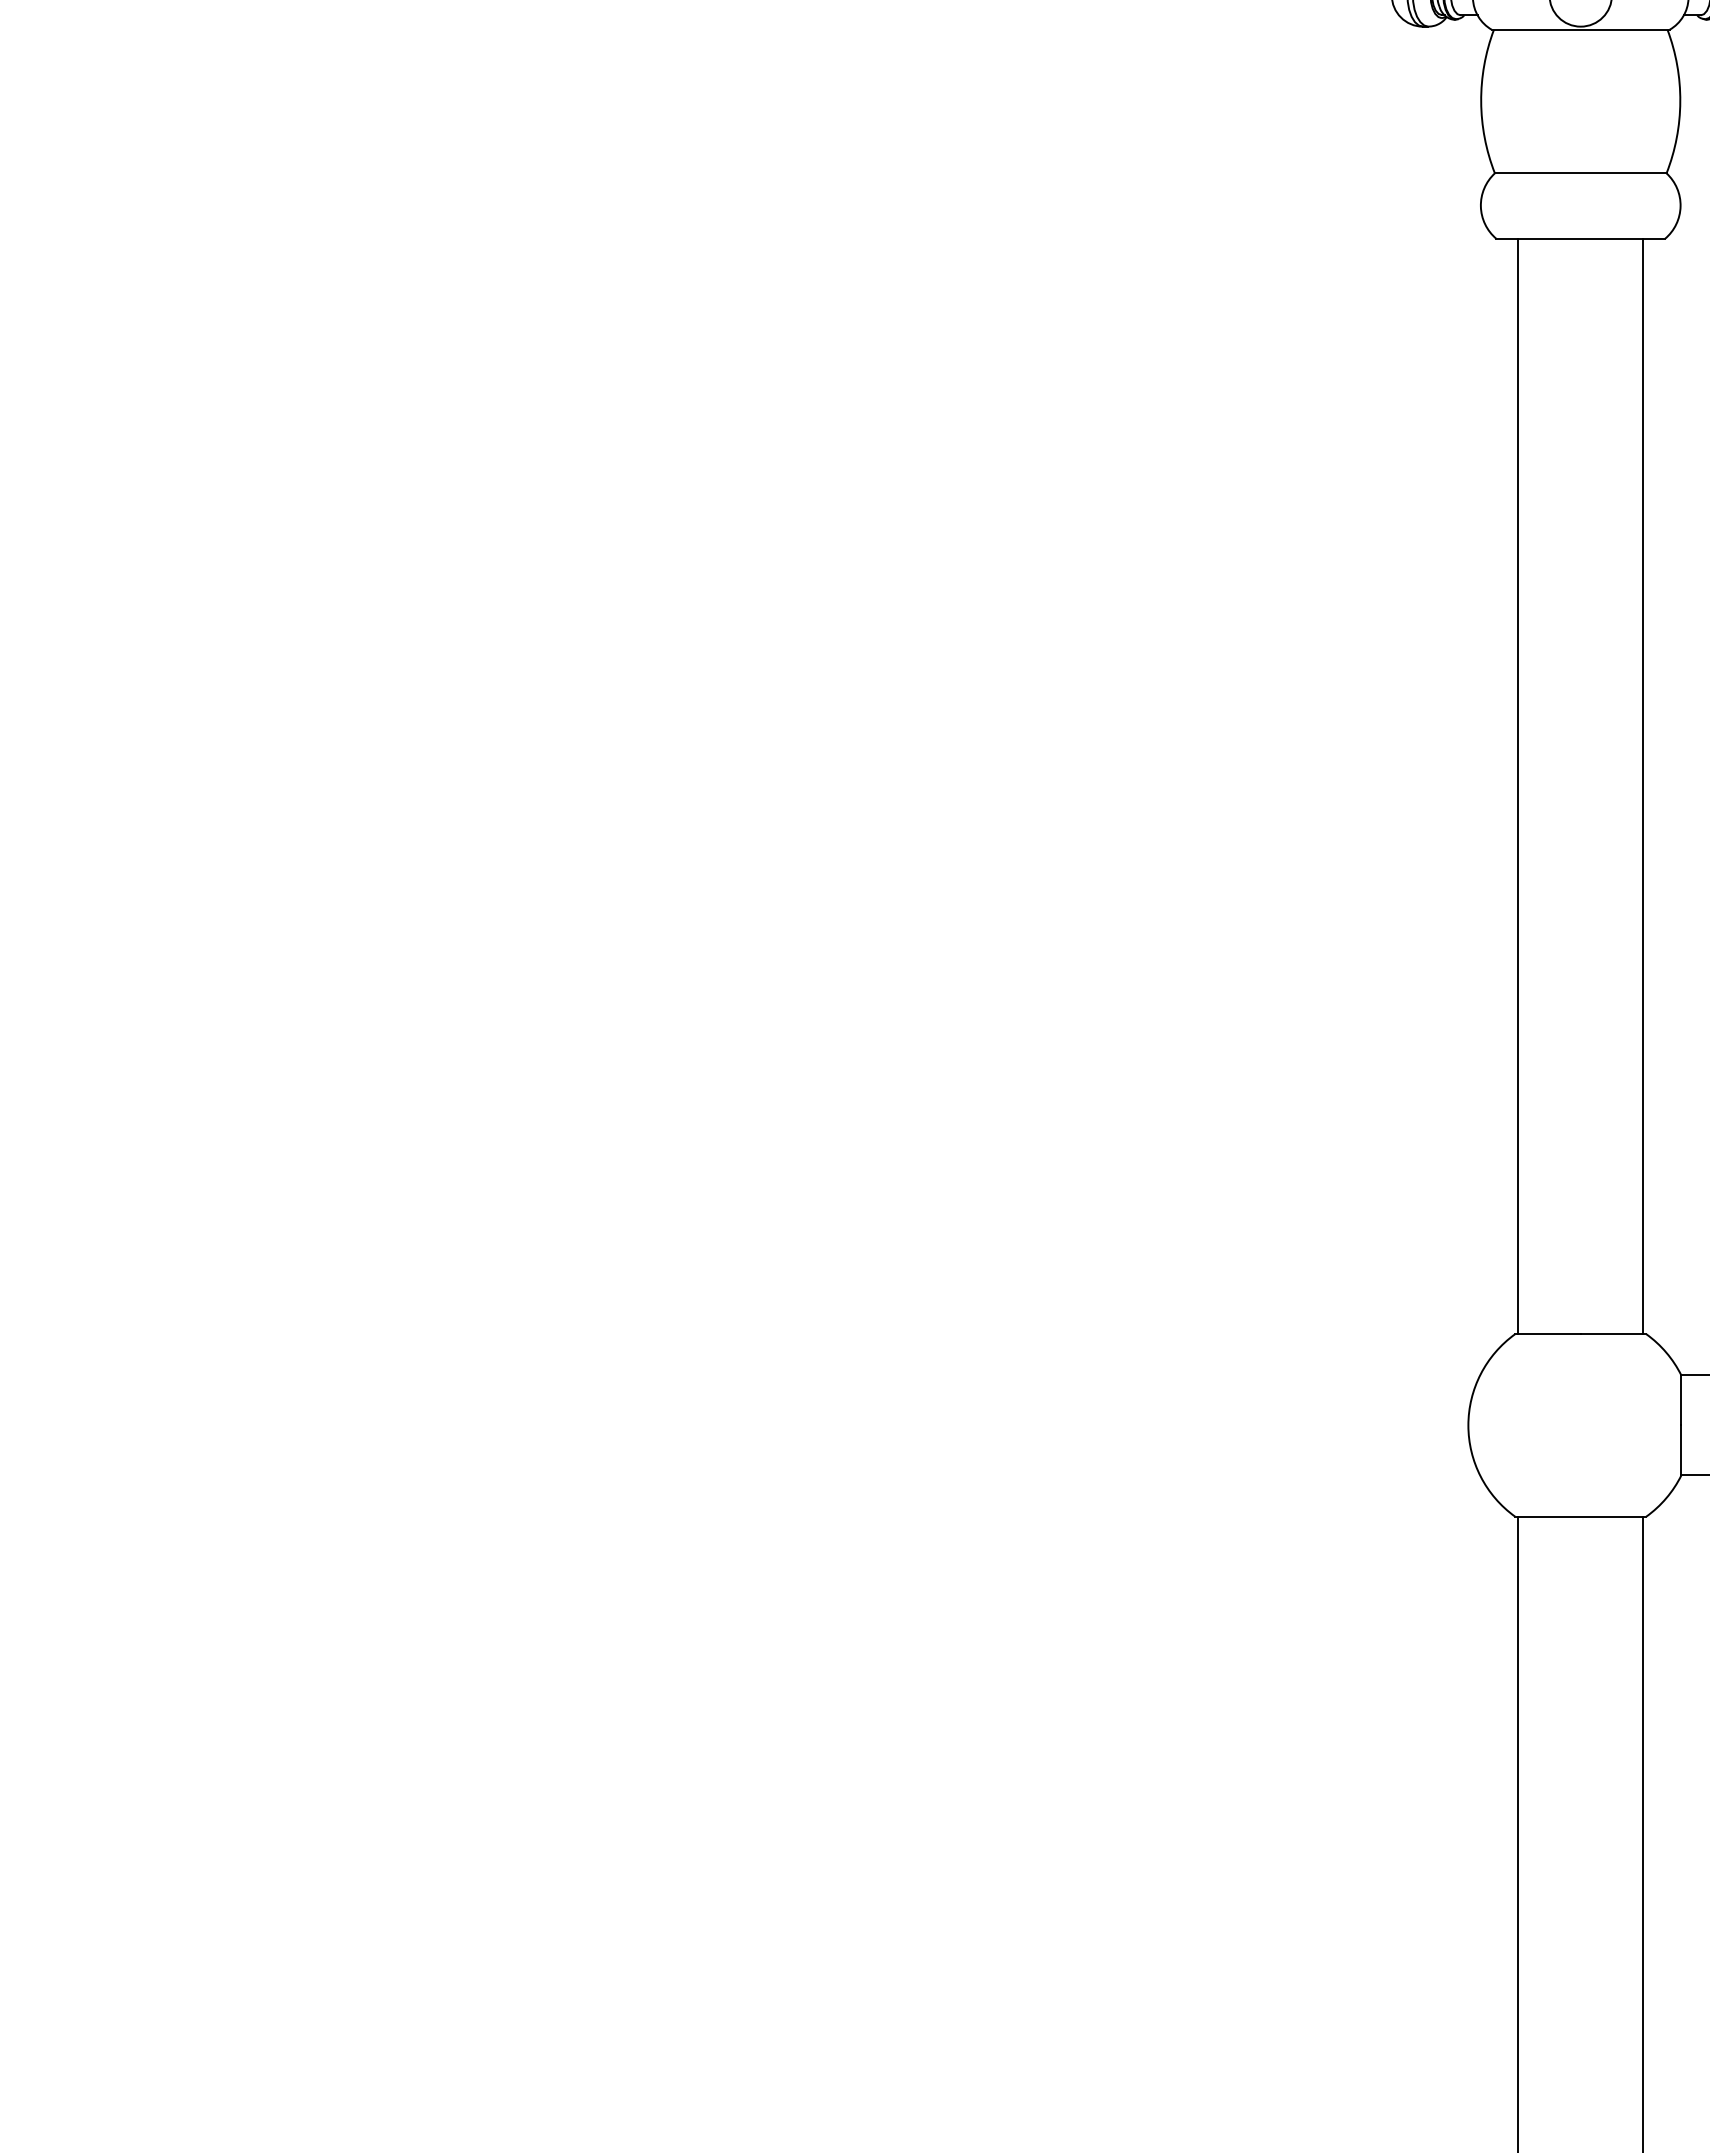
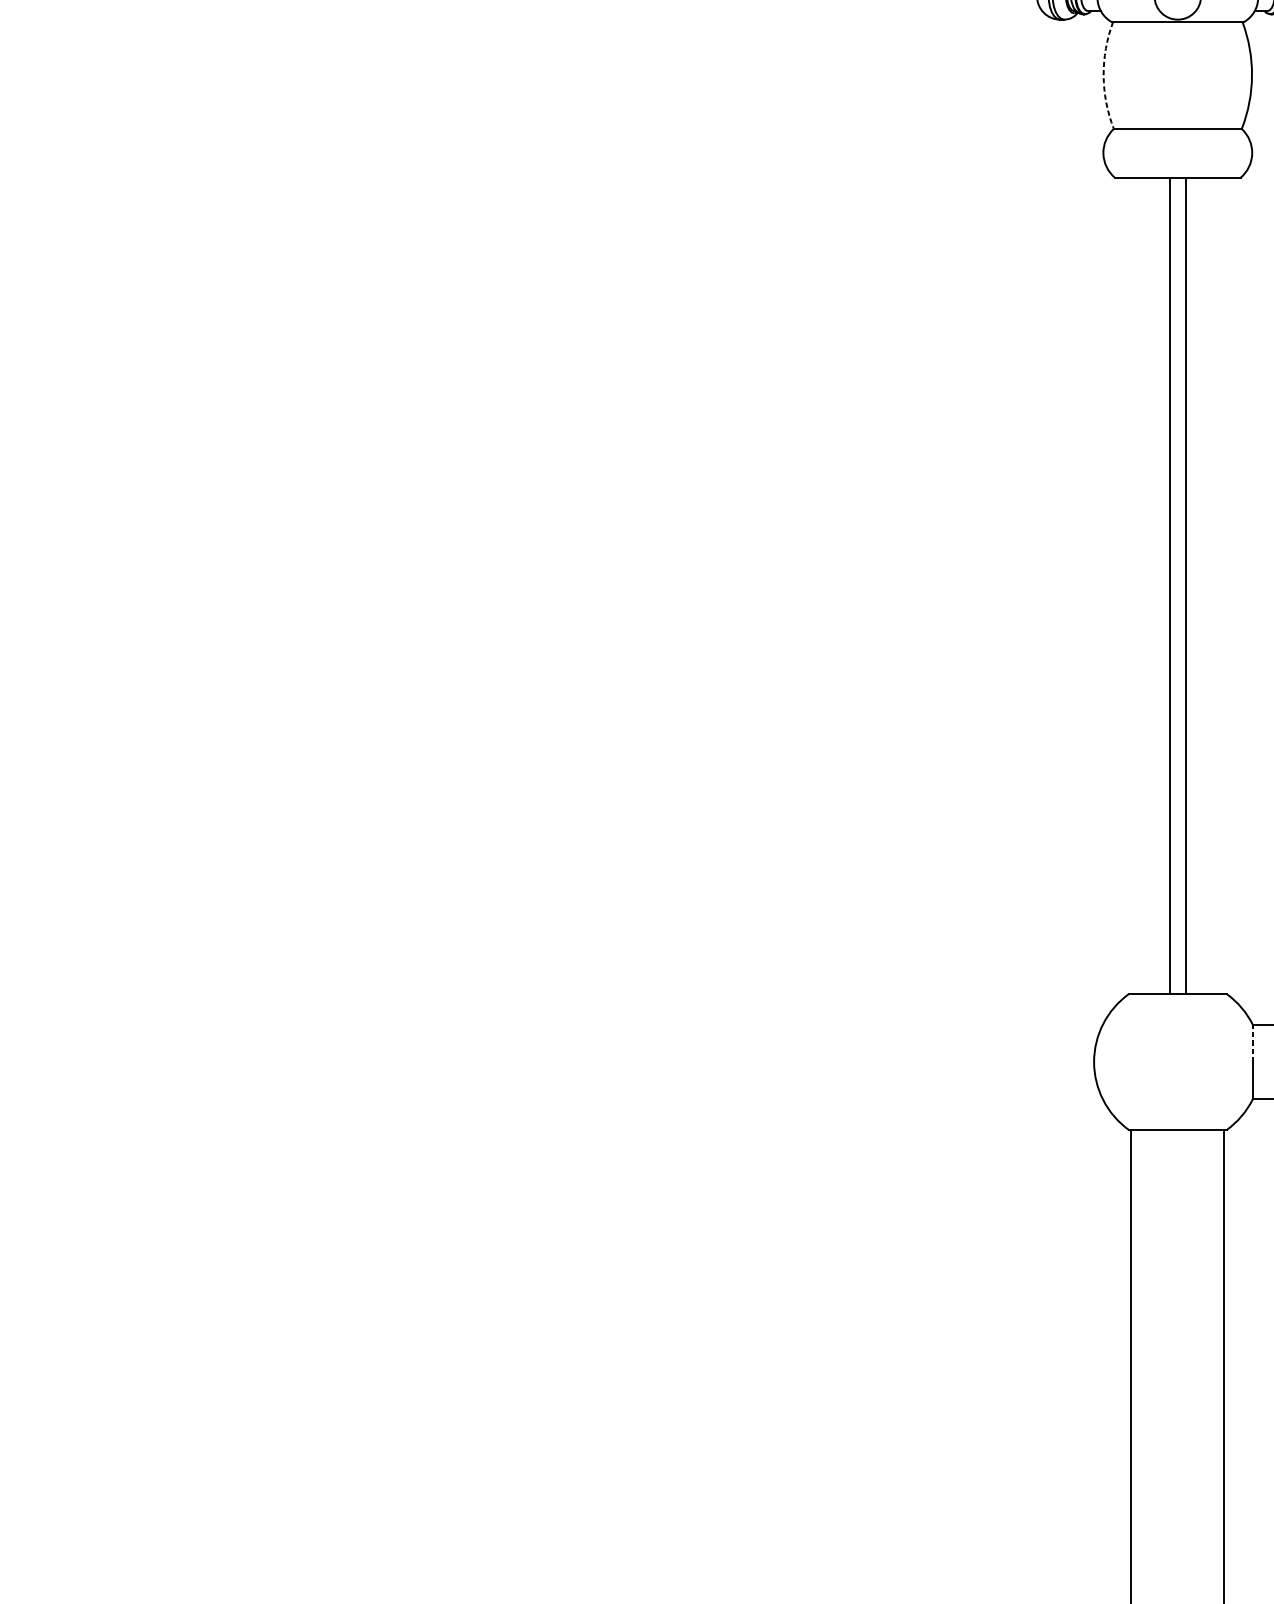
arc: (1481, 101) -> (1103, 75), solid -> dashed
line: (1518, 786) -> (1170, 585), moved
line: (1643, 786) -> (1185, 585), moved
line: (1681, 1400) -> (1252, 1043), solid -> dashed

